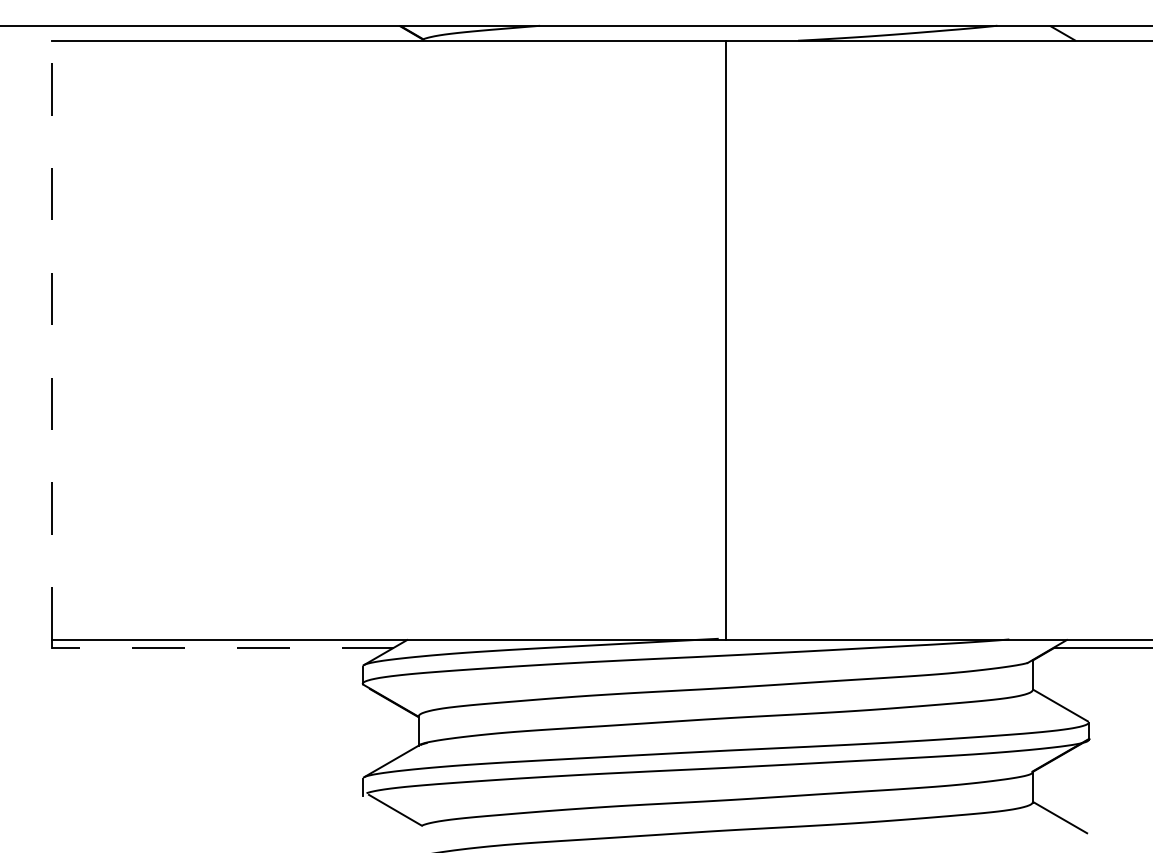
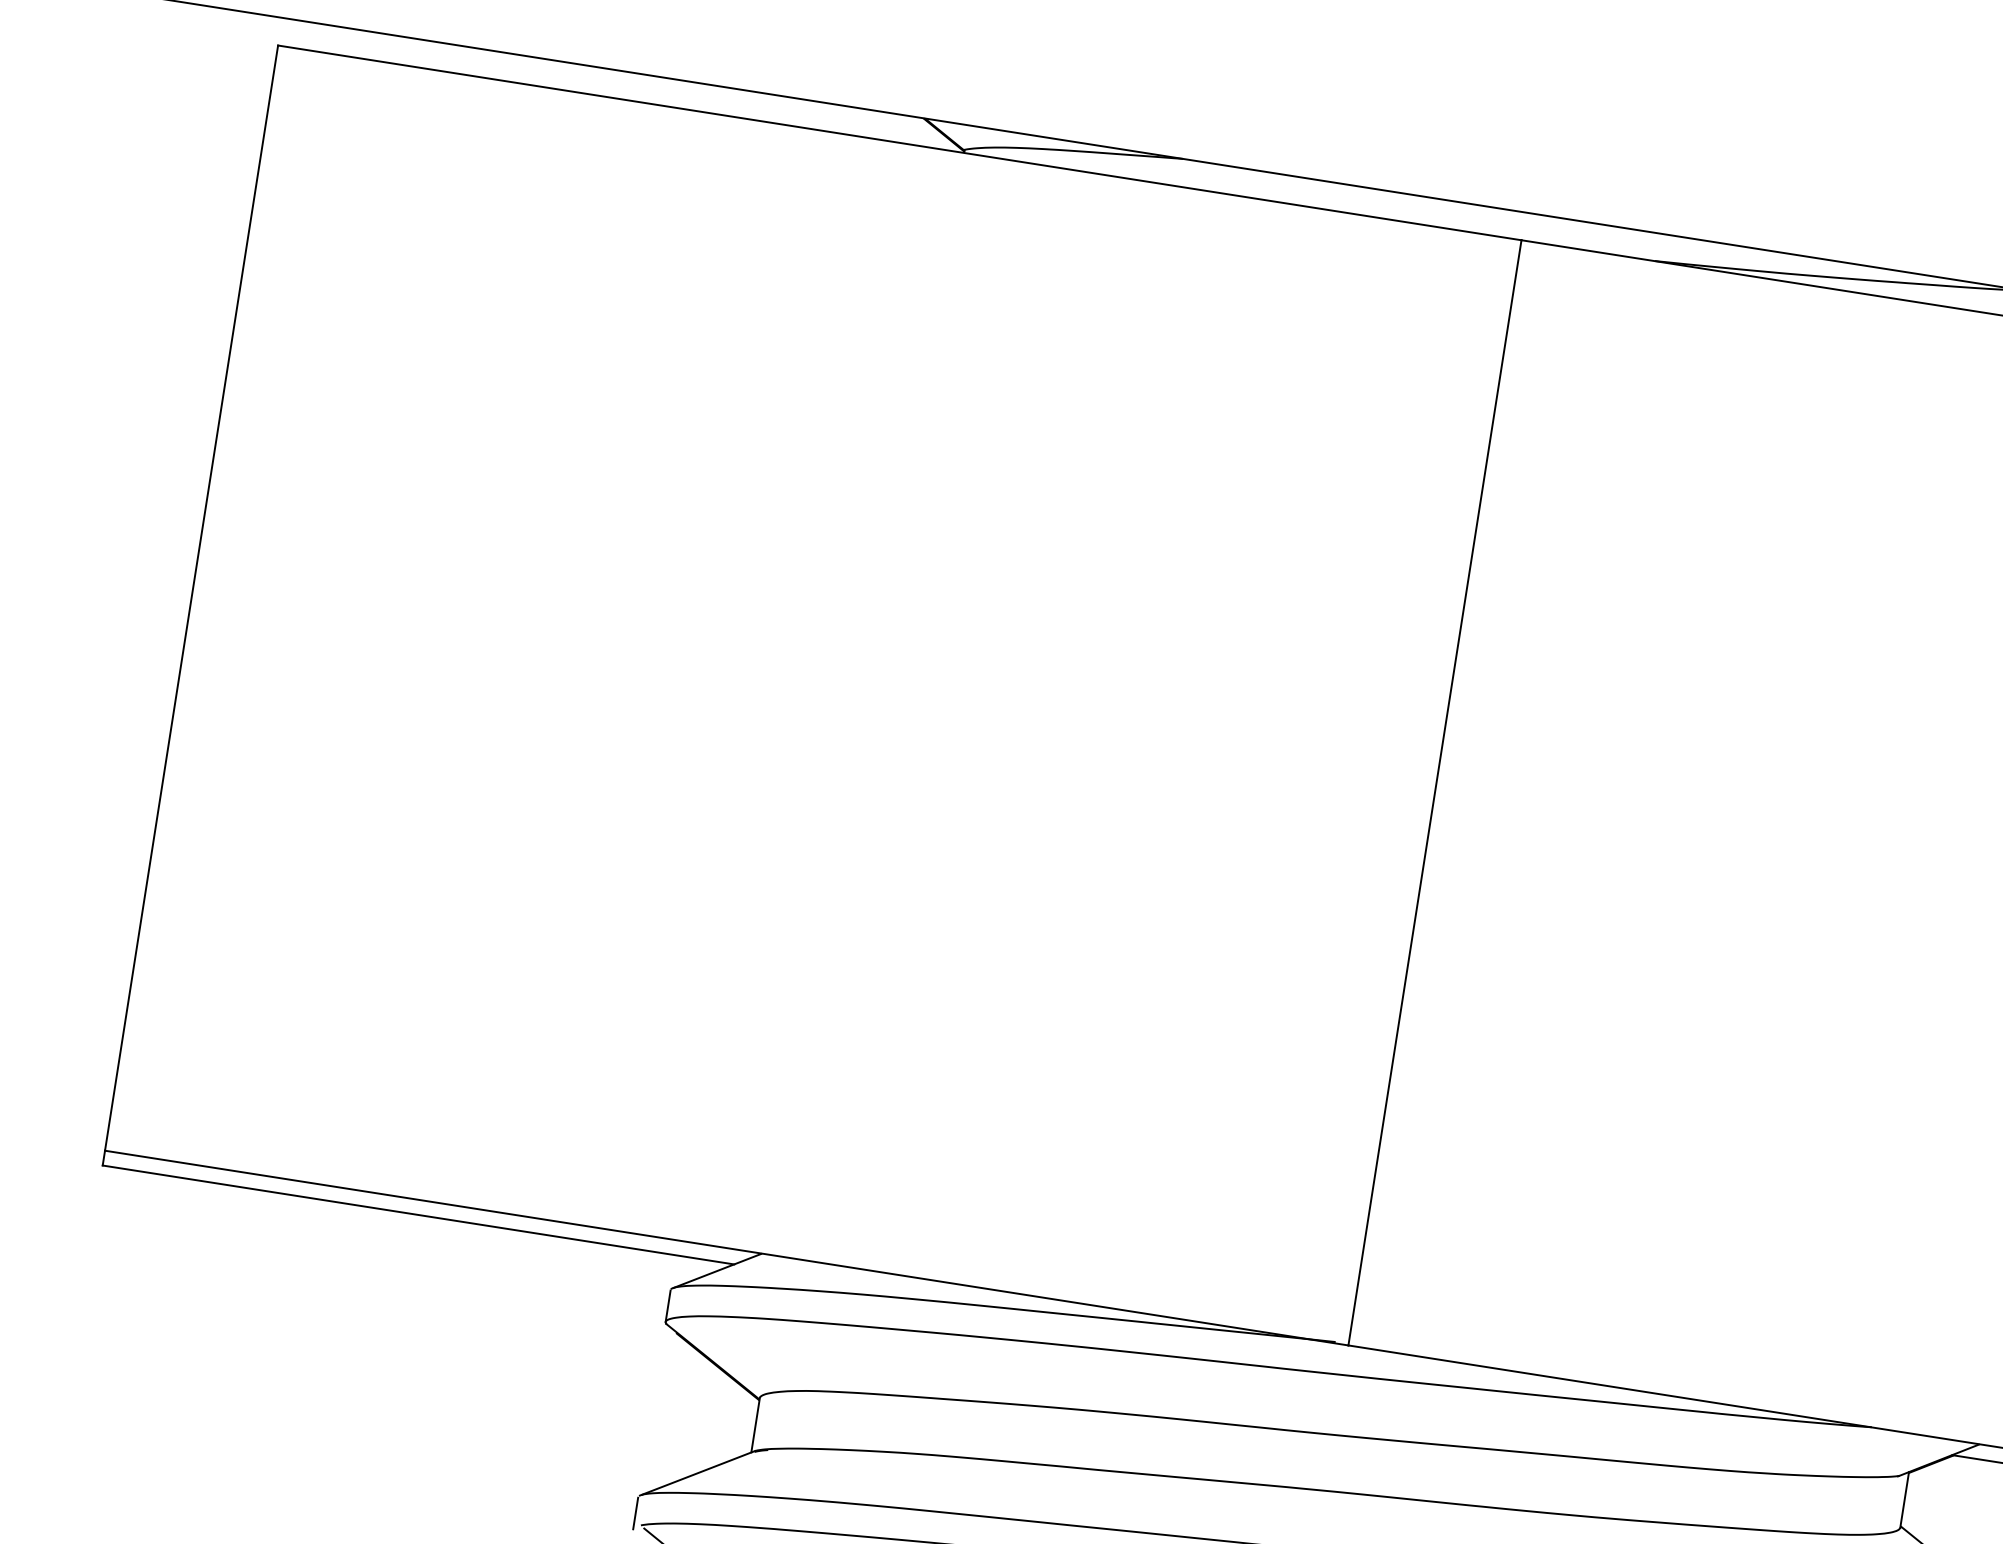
line: (52, 339) -> (192, 597), dashed -> solid
line: (222, 647) -> (417, 1214), dashed -> solid

